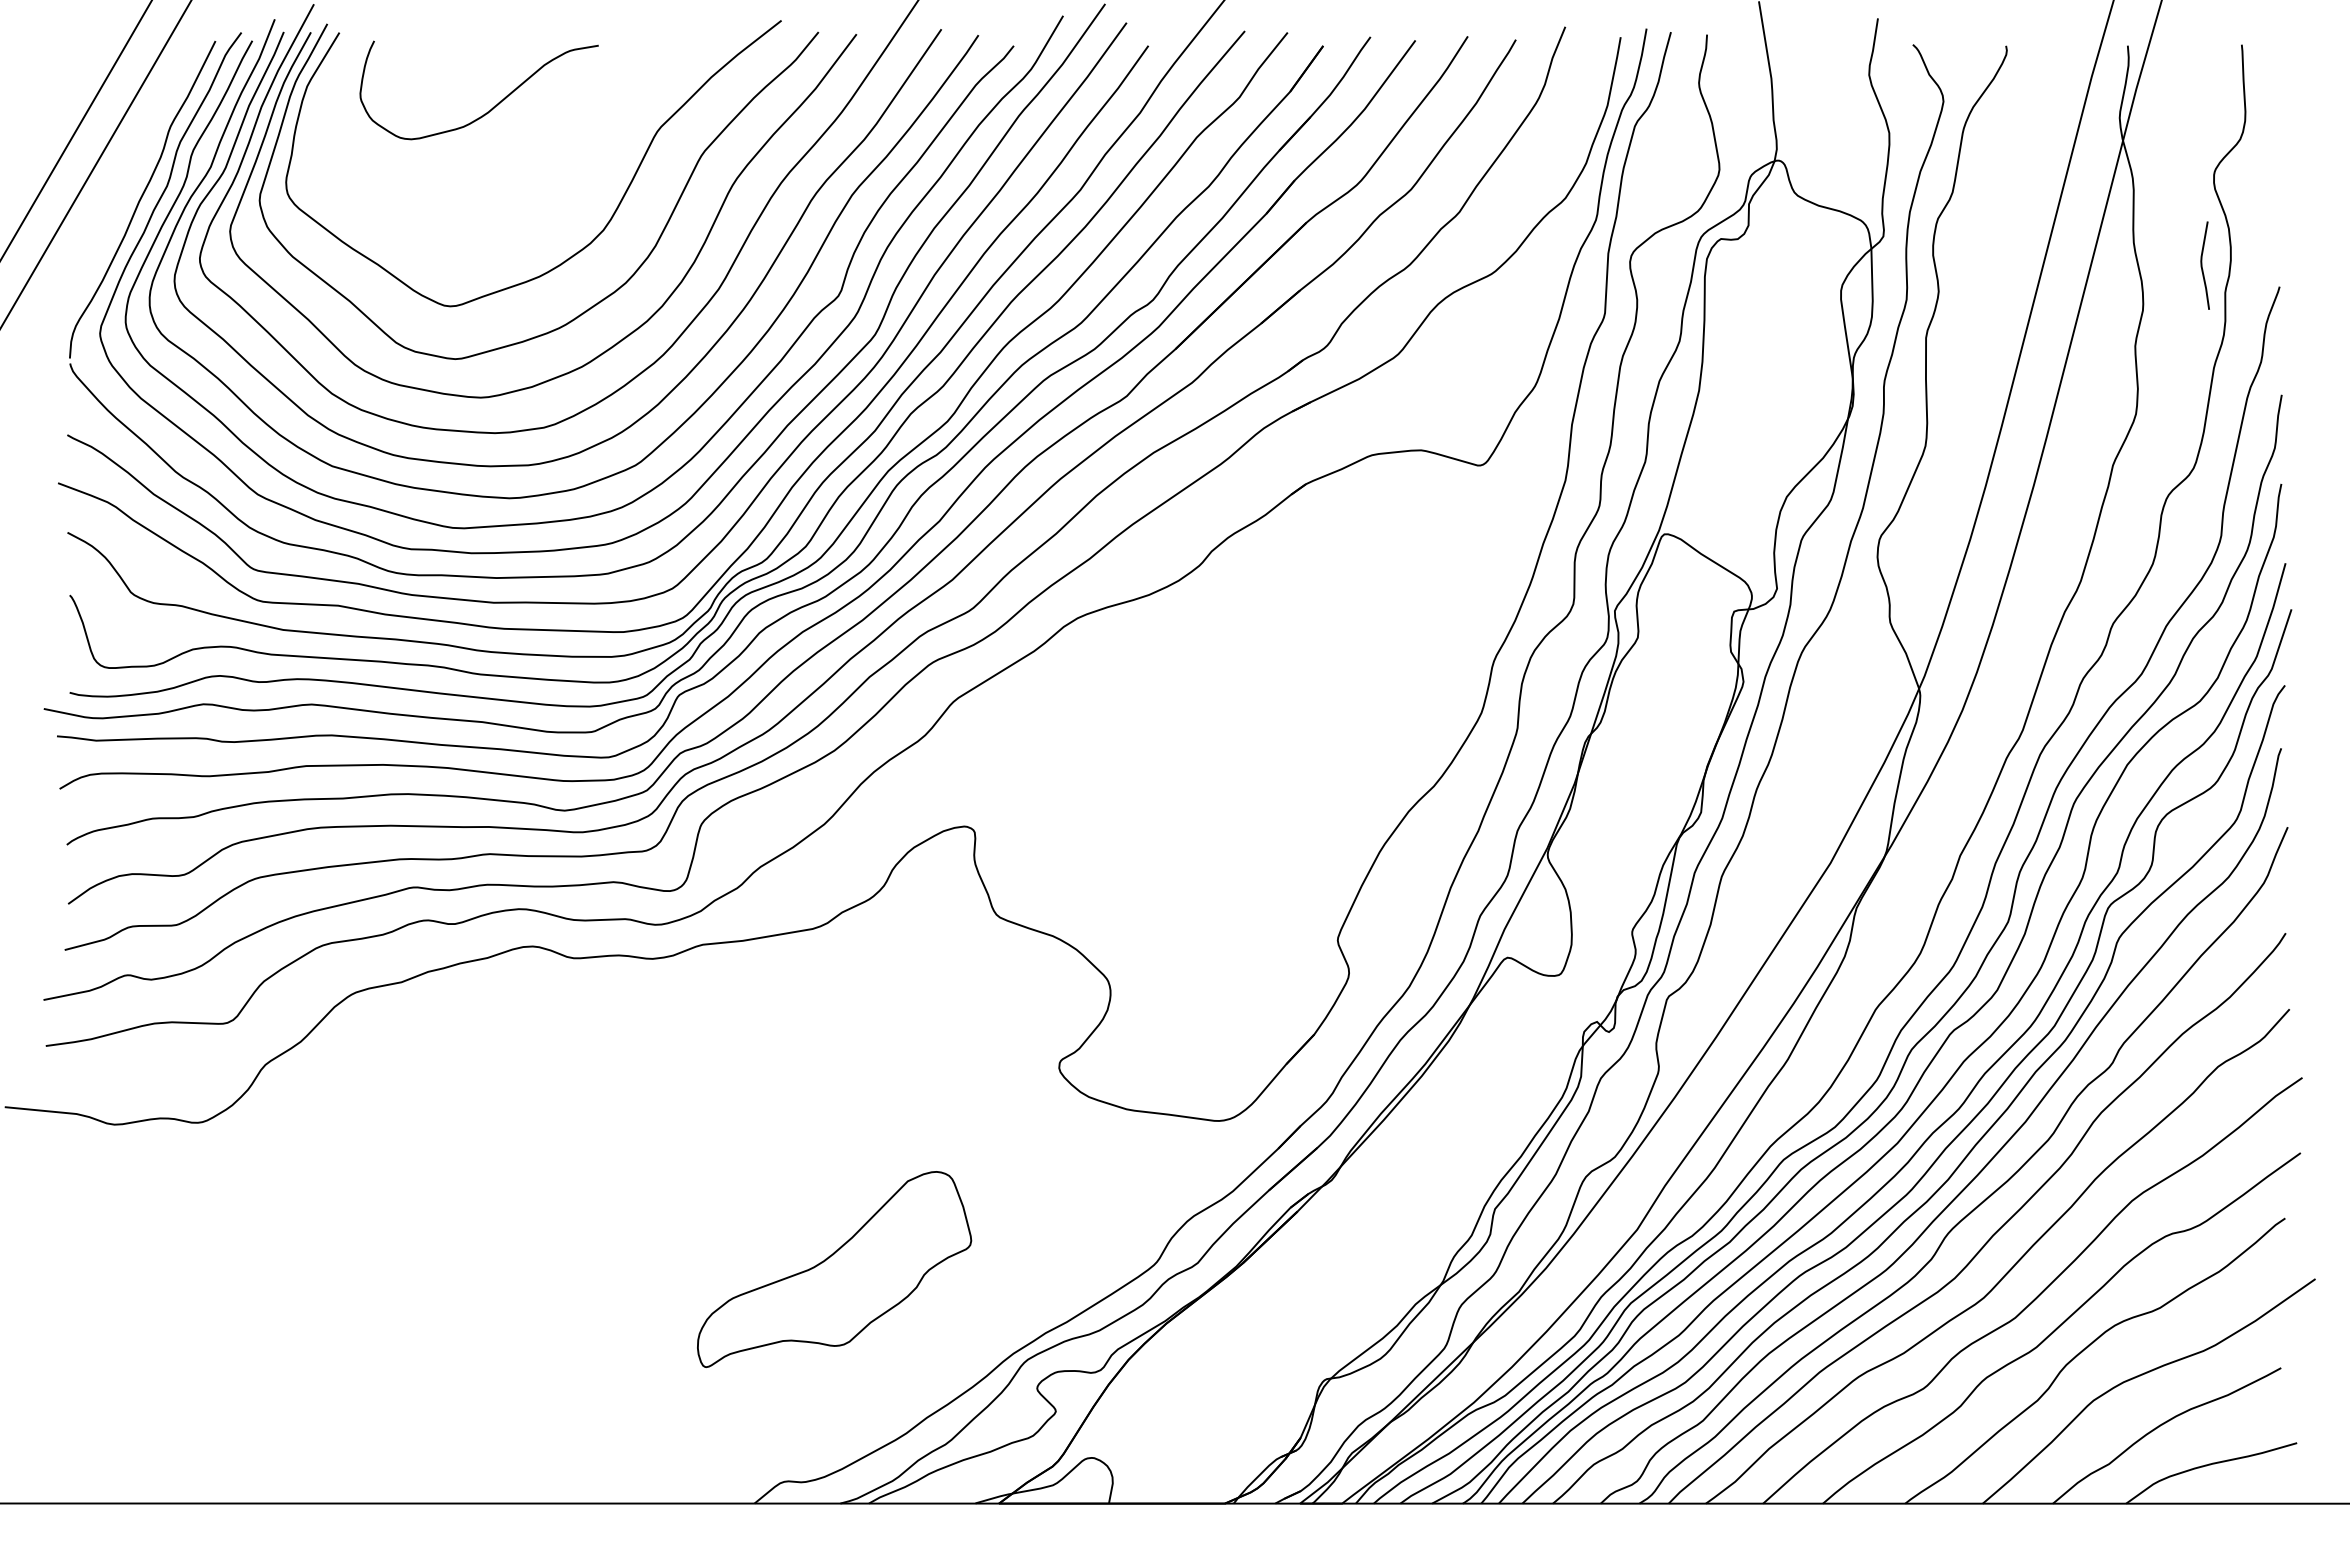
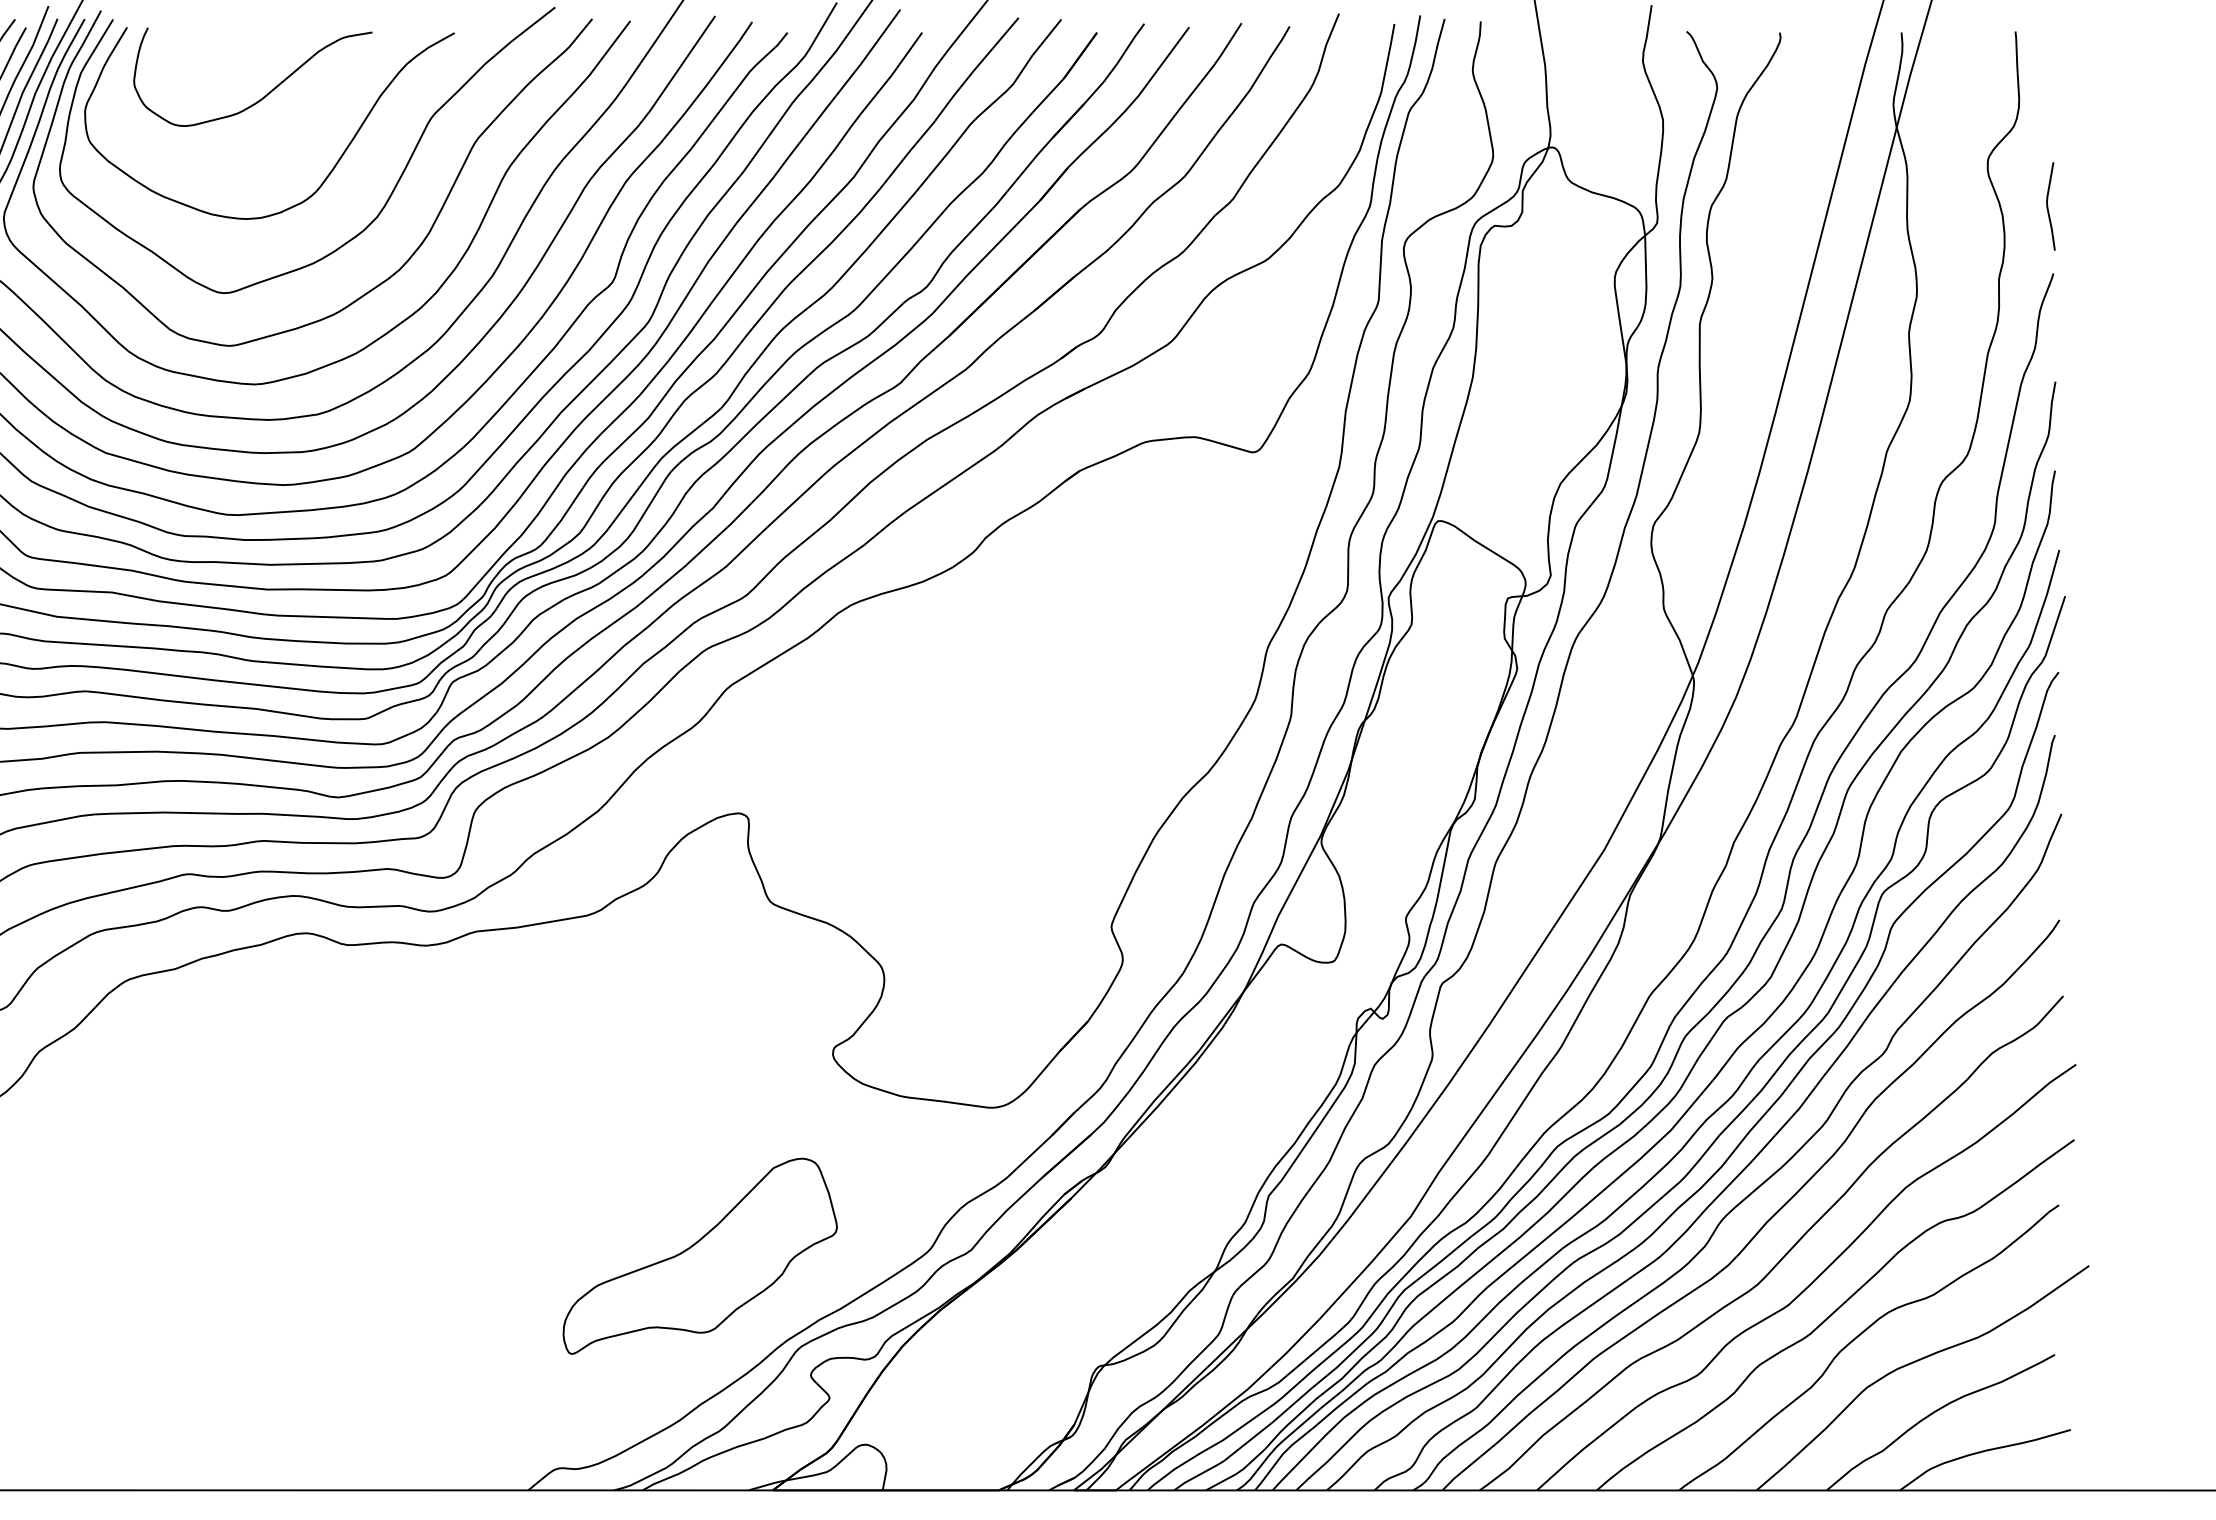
curve: (560, 178) -> (334, 165), added
curve: (2202, 265) -> (2048, 206), moved
part: (834, 1269) -> (700, 1256), moved

